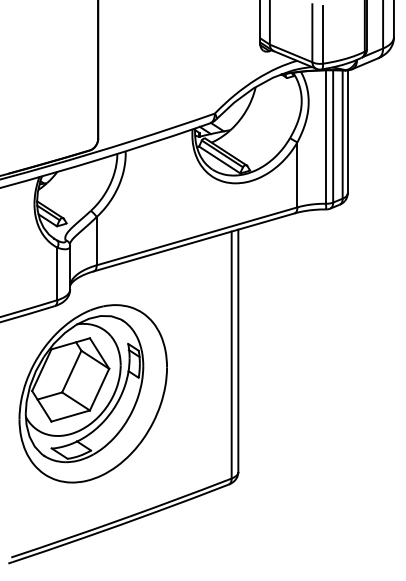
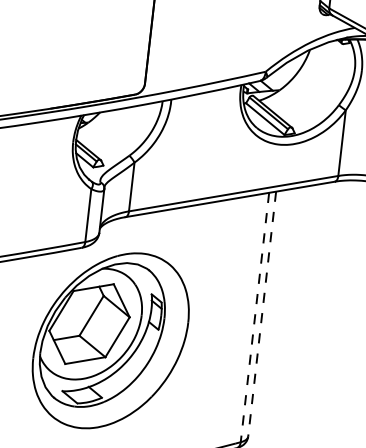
line: (238, 351) -> (262, 314), solid -> dashed
line: (231, 355) -> (254, 317), solid -> dashed

